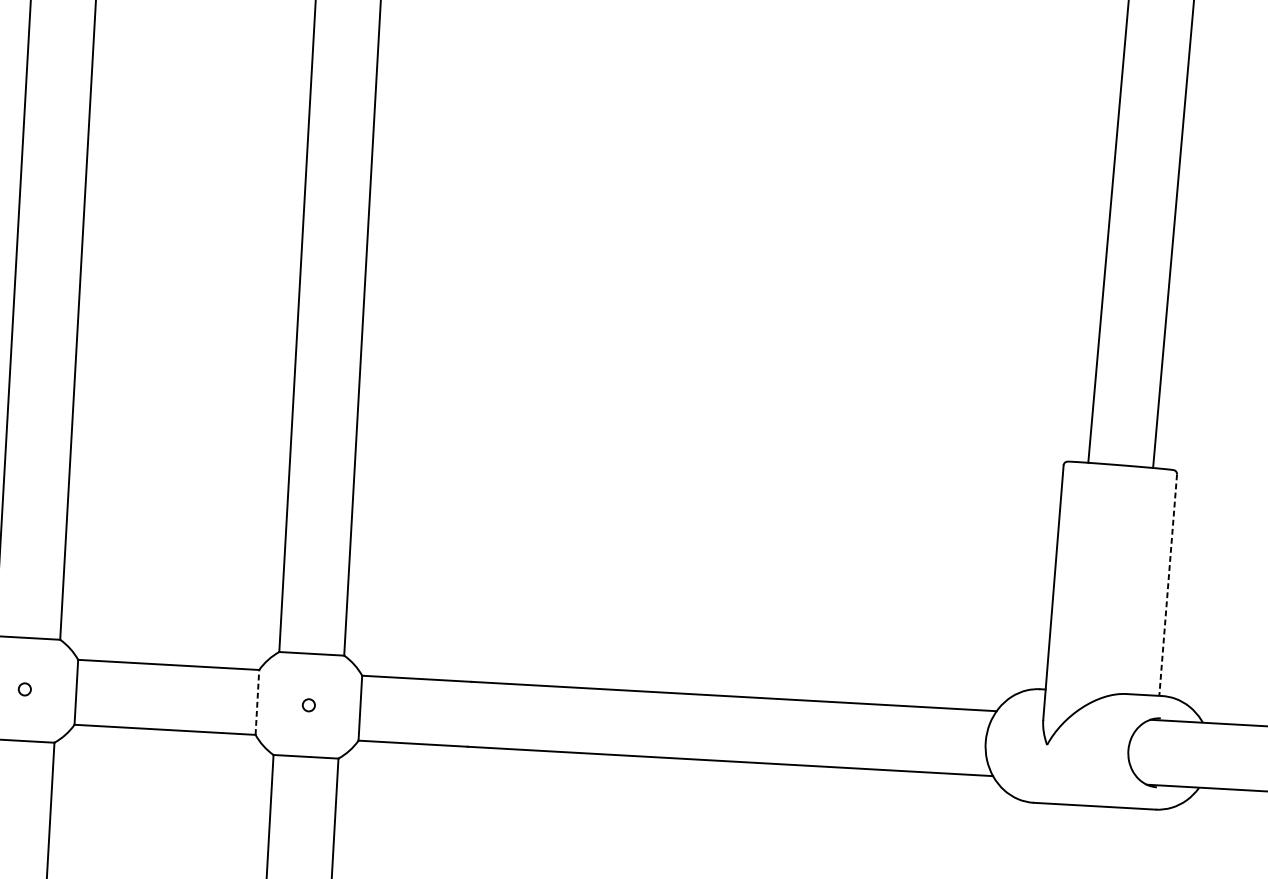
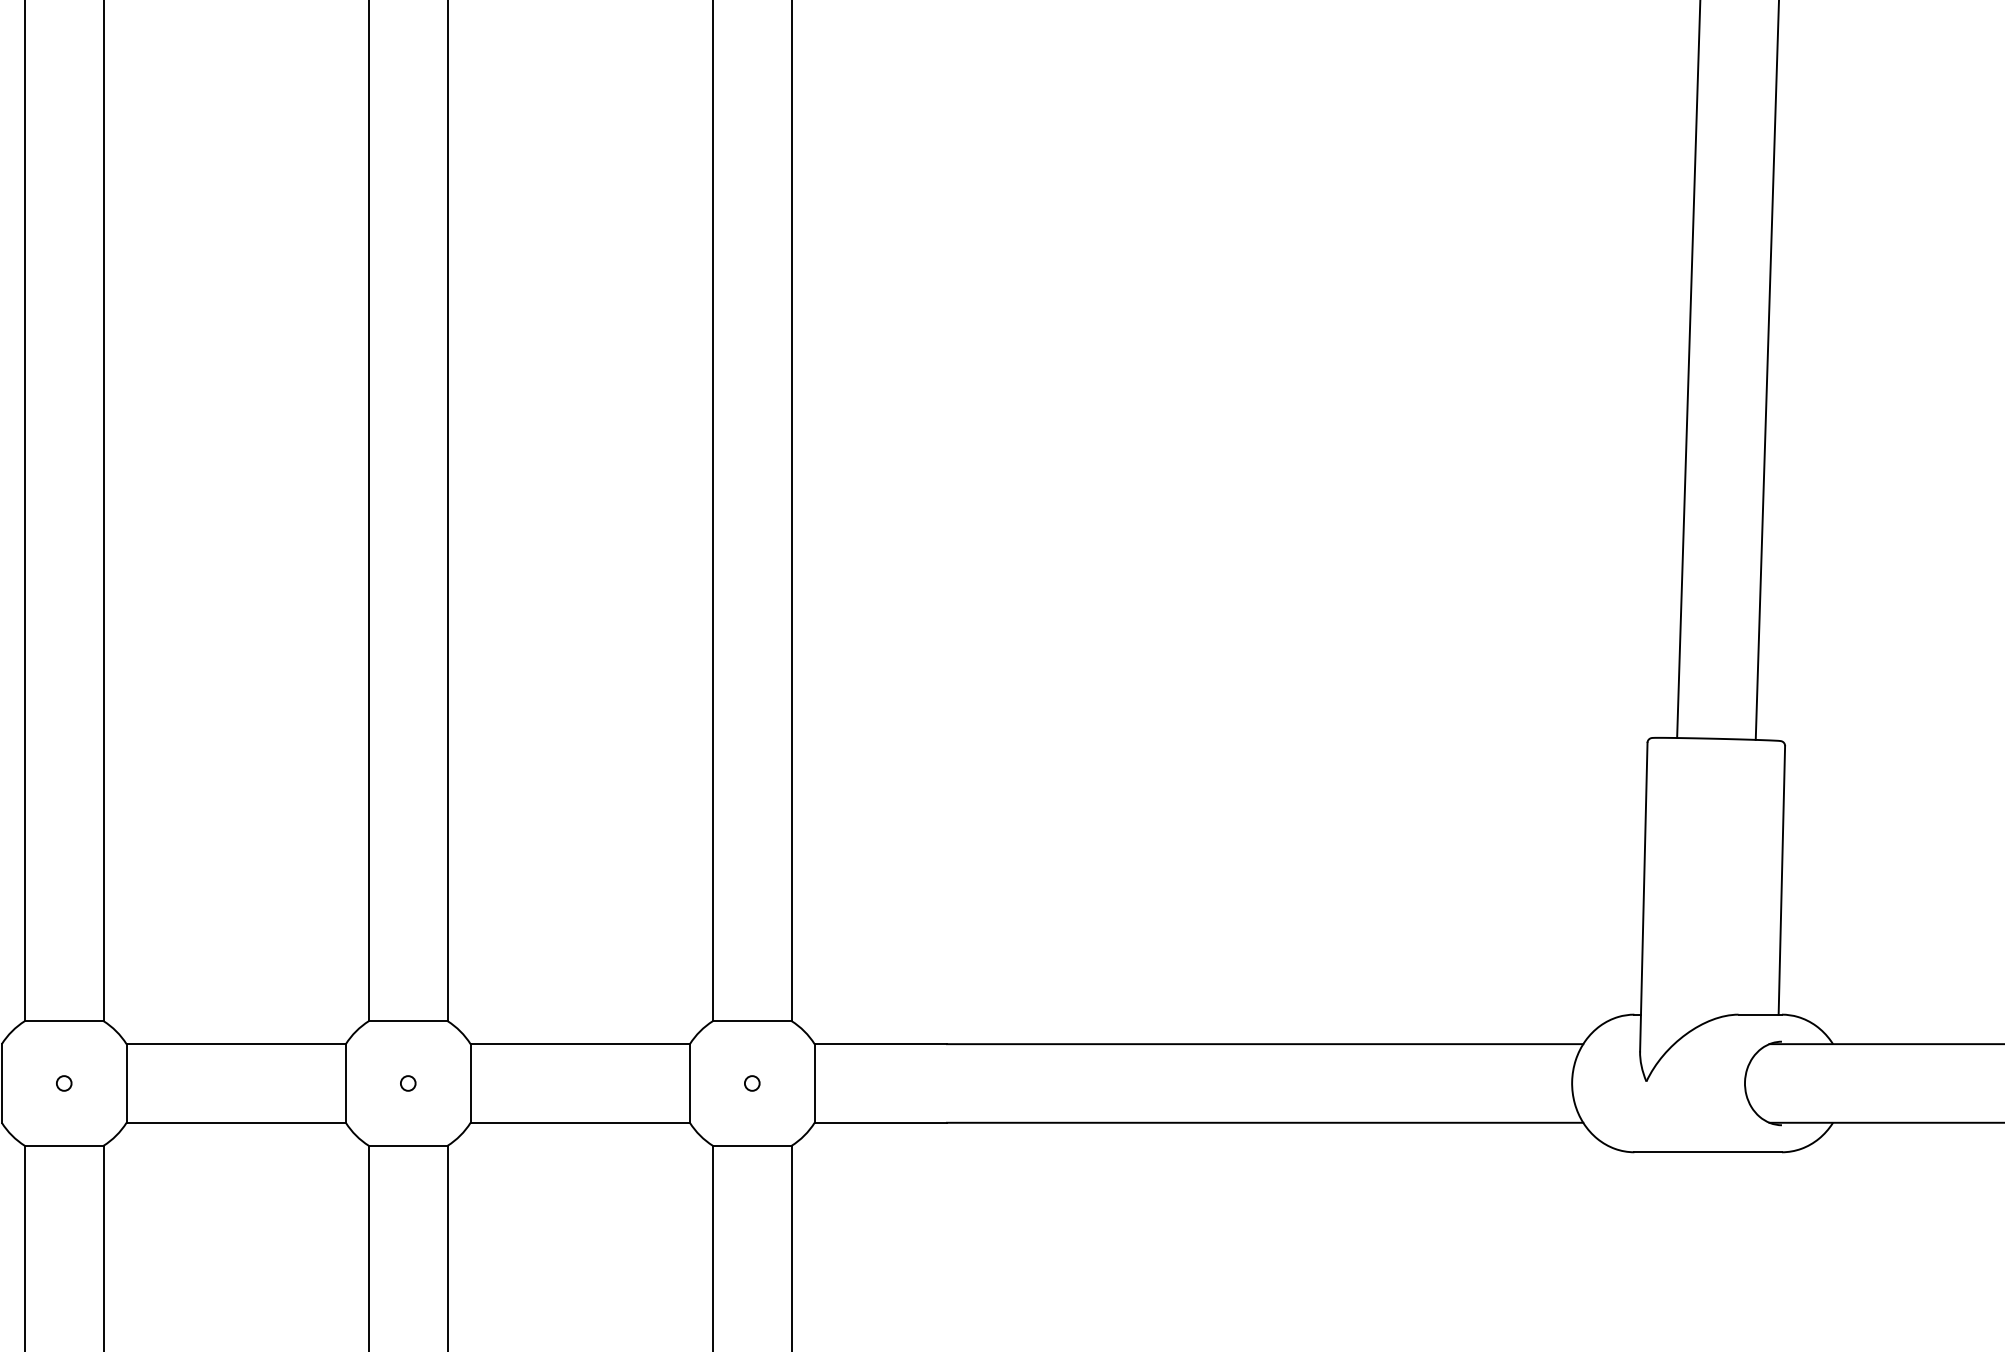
line: (1167, 585) -> (1781, 880), dashed -> solid
line: (257, 701) -> (689, 1082), dashed -> solid

